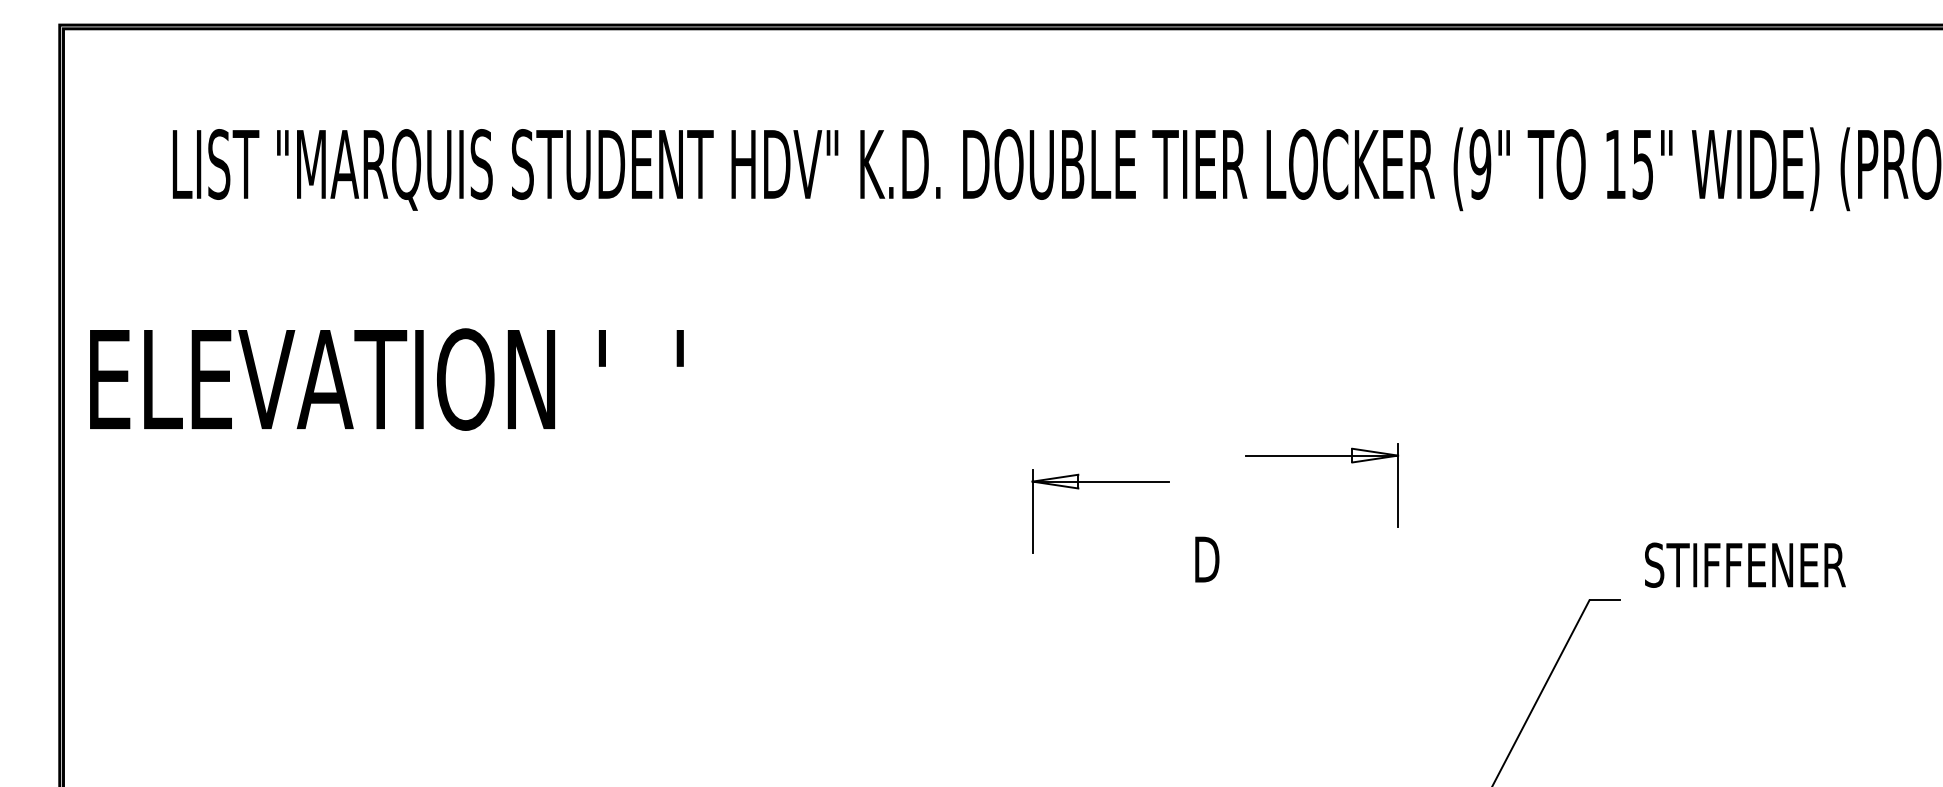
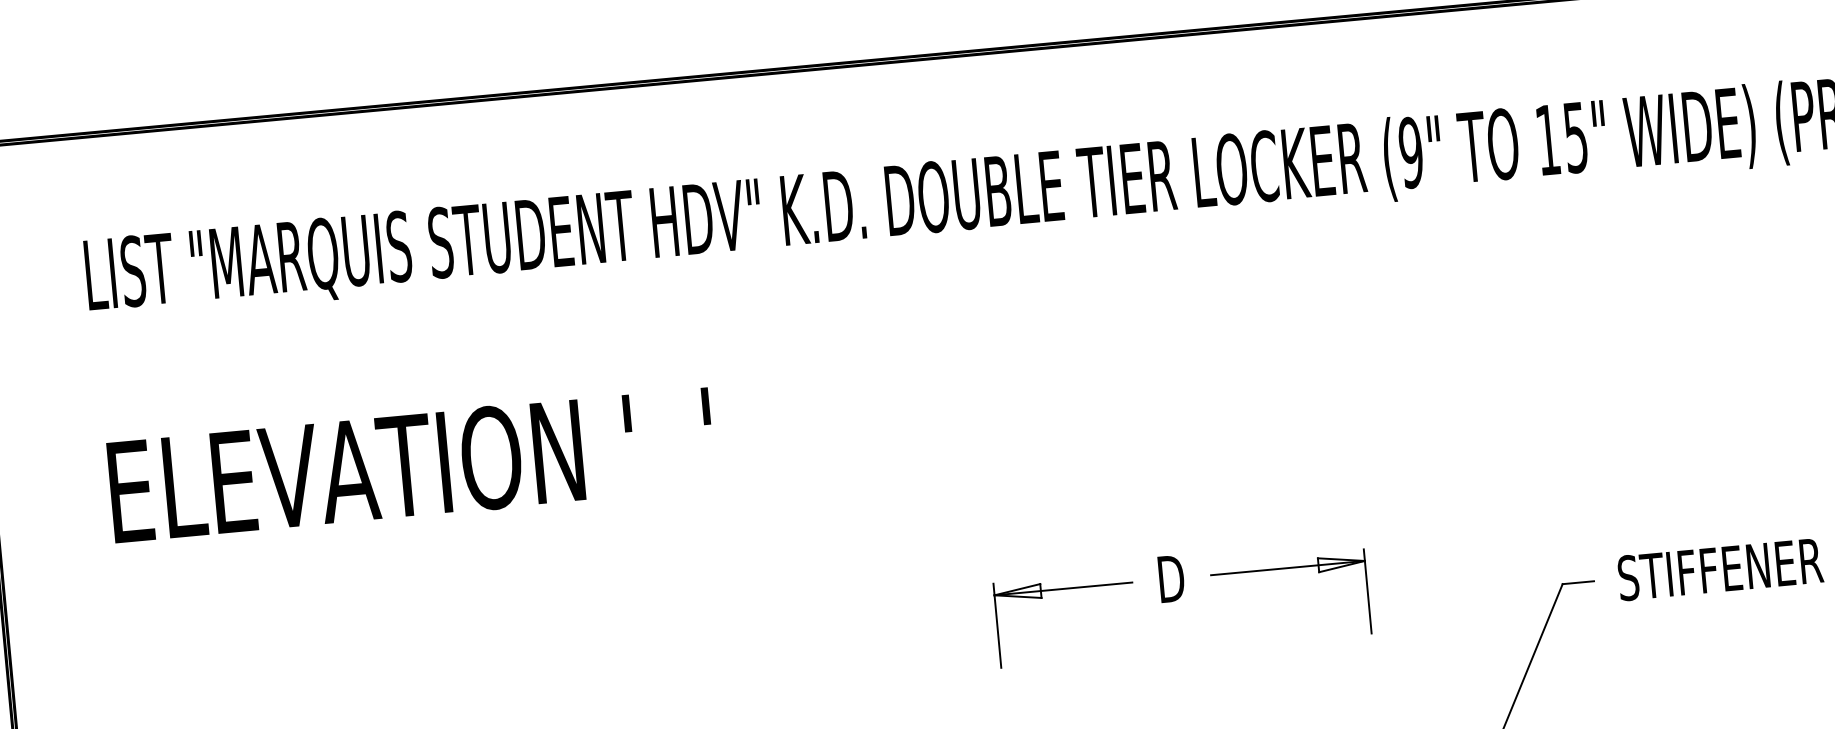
text: (386, 379) -> (411, 465), moved
part: (1322, 456) -> (1288, 568), moved
part: (1100, 482) -> (1063, 589), moved
text: (1745, 564) -> (1720, 568), moved

